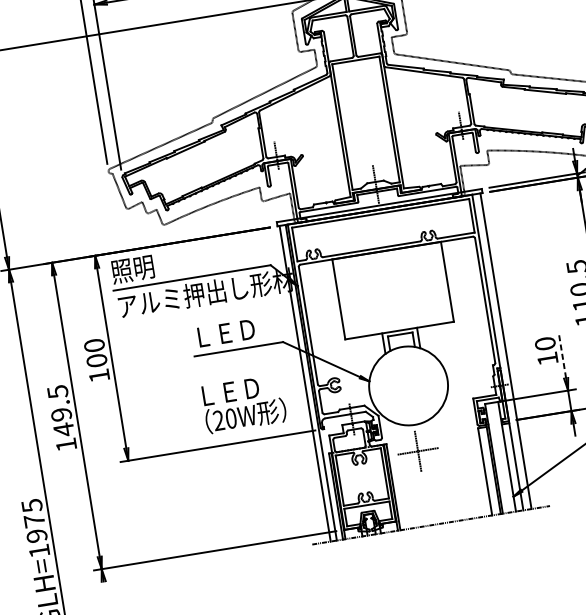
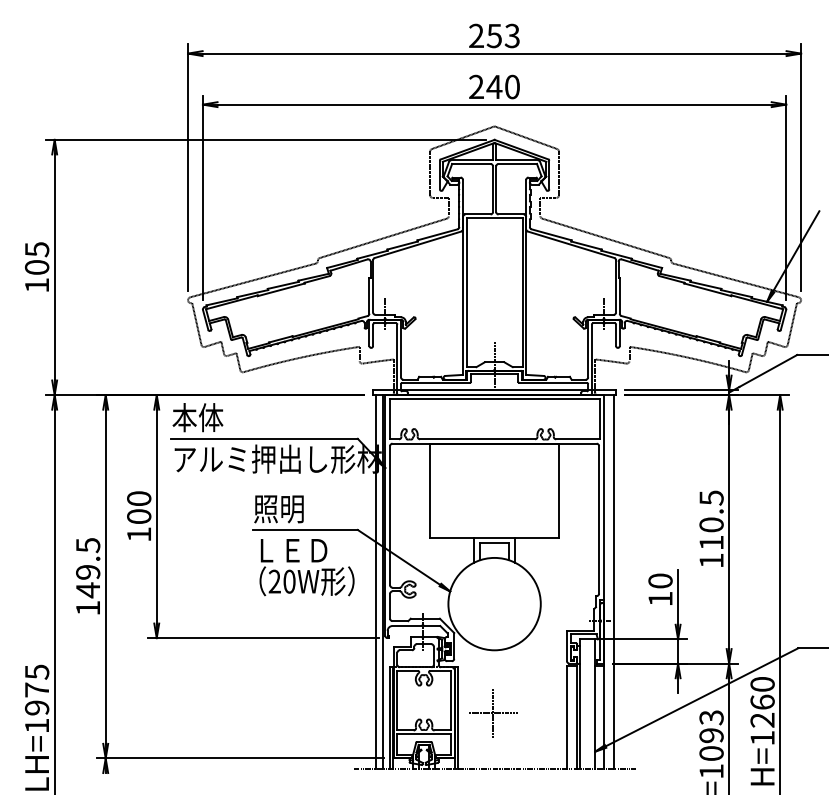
text: (132, 269) -> (197, 417), 照明 -> 本体
text: (223, 334) -> (290, 509), ＬＥＤ -> 照明
line: (562, 355) -> (678, 597), dashed -> solid
text: (243, 404) -> (306, 567), moved
part: (418, 451) -> (493, 713), moved

